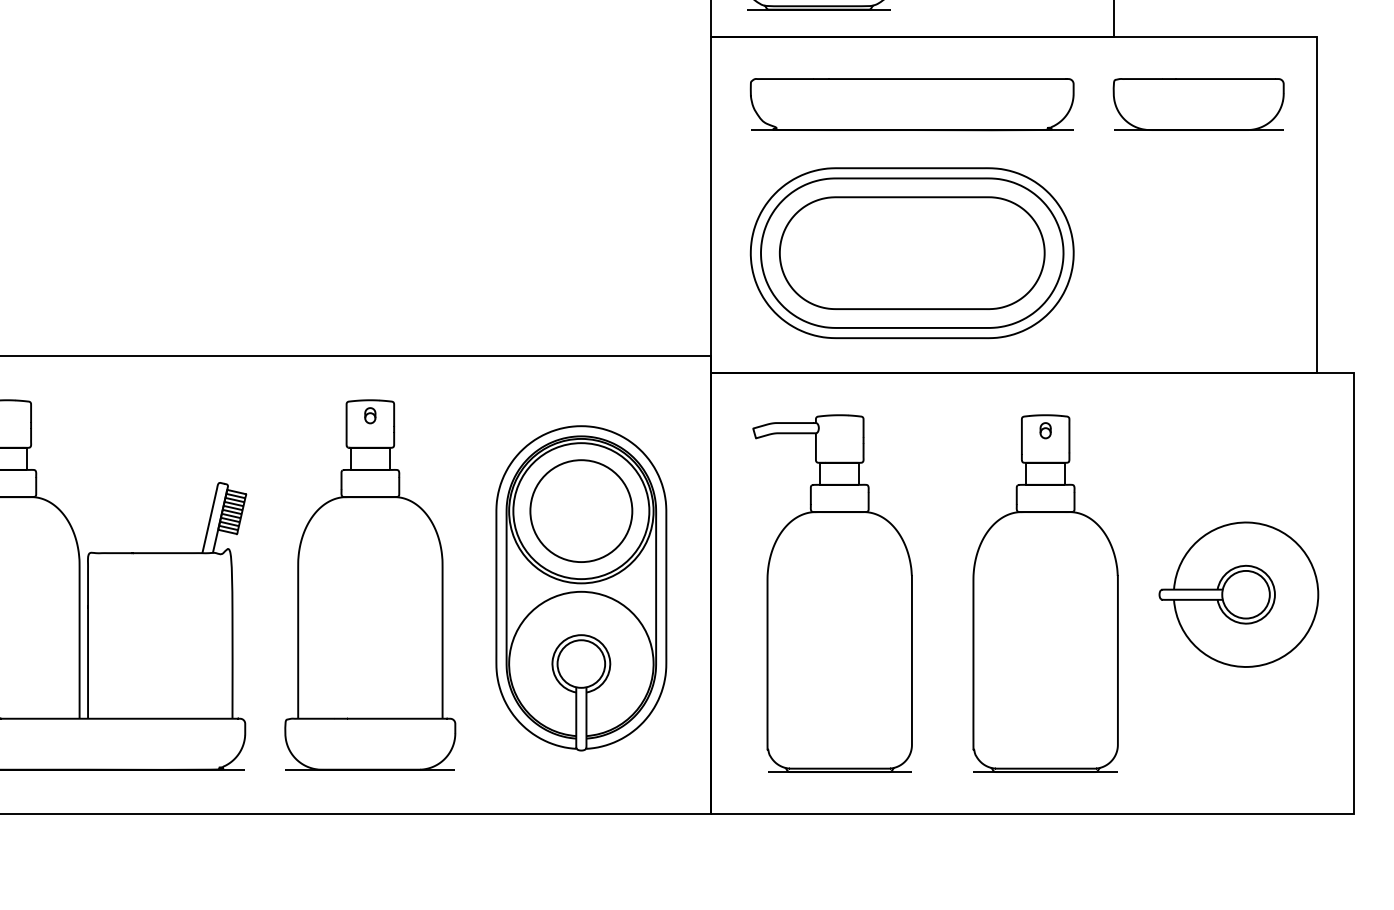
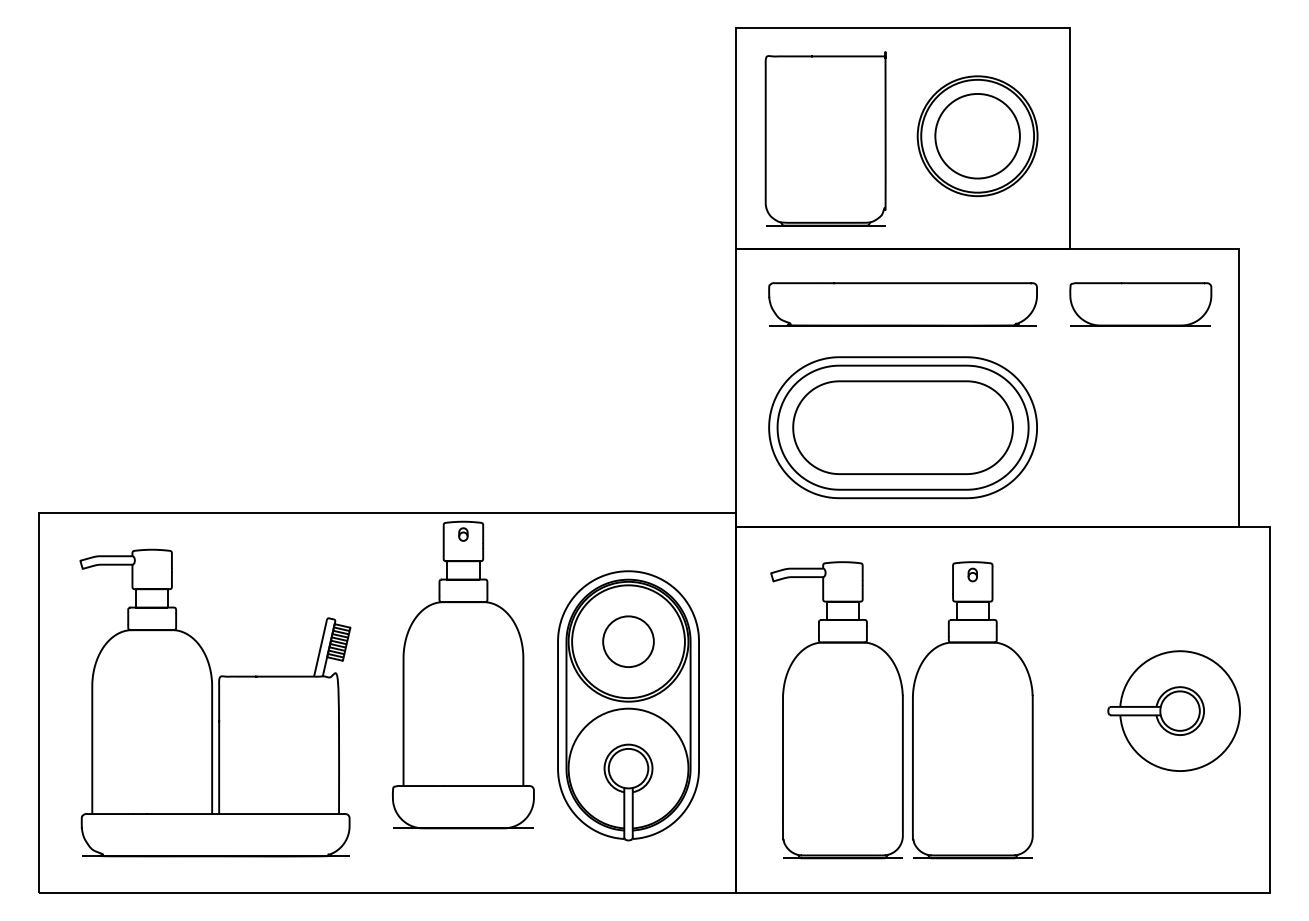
circle: (581, 510) -> (628, 641), size x0.6
part: (370, 584) -> (463, 674), moved
part: (1045, 593) -> (972, 710), moved

